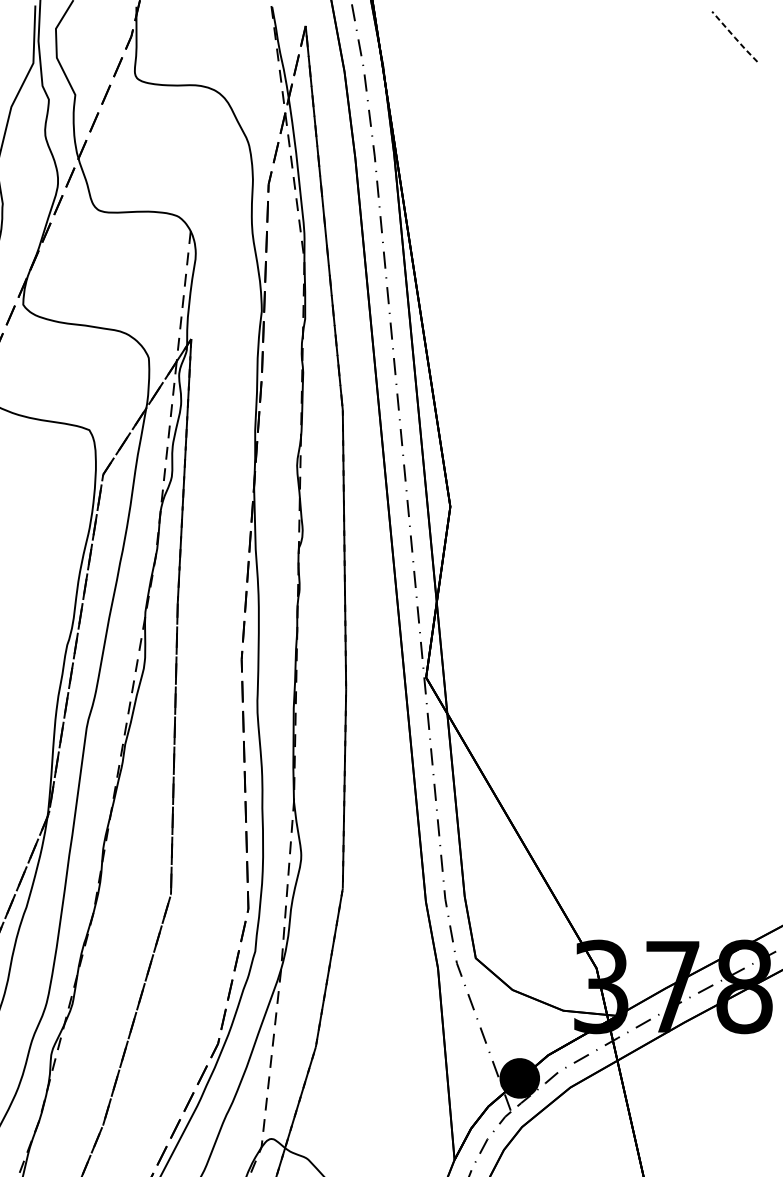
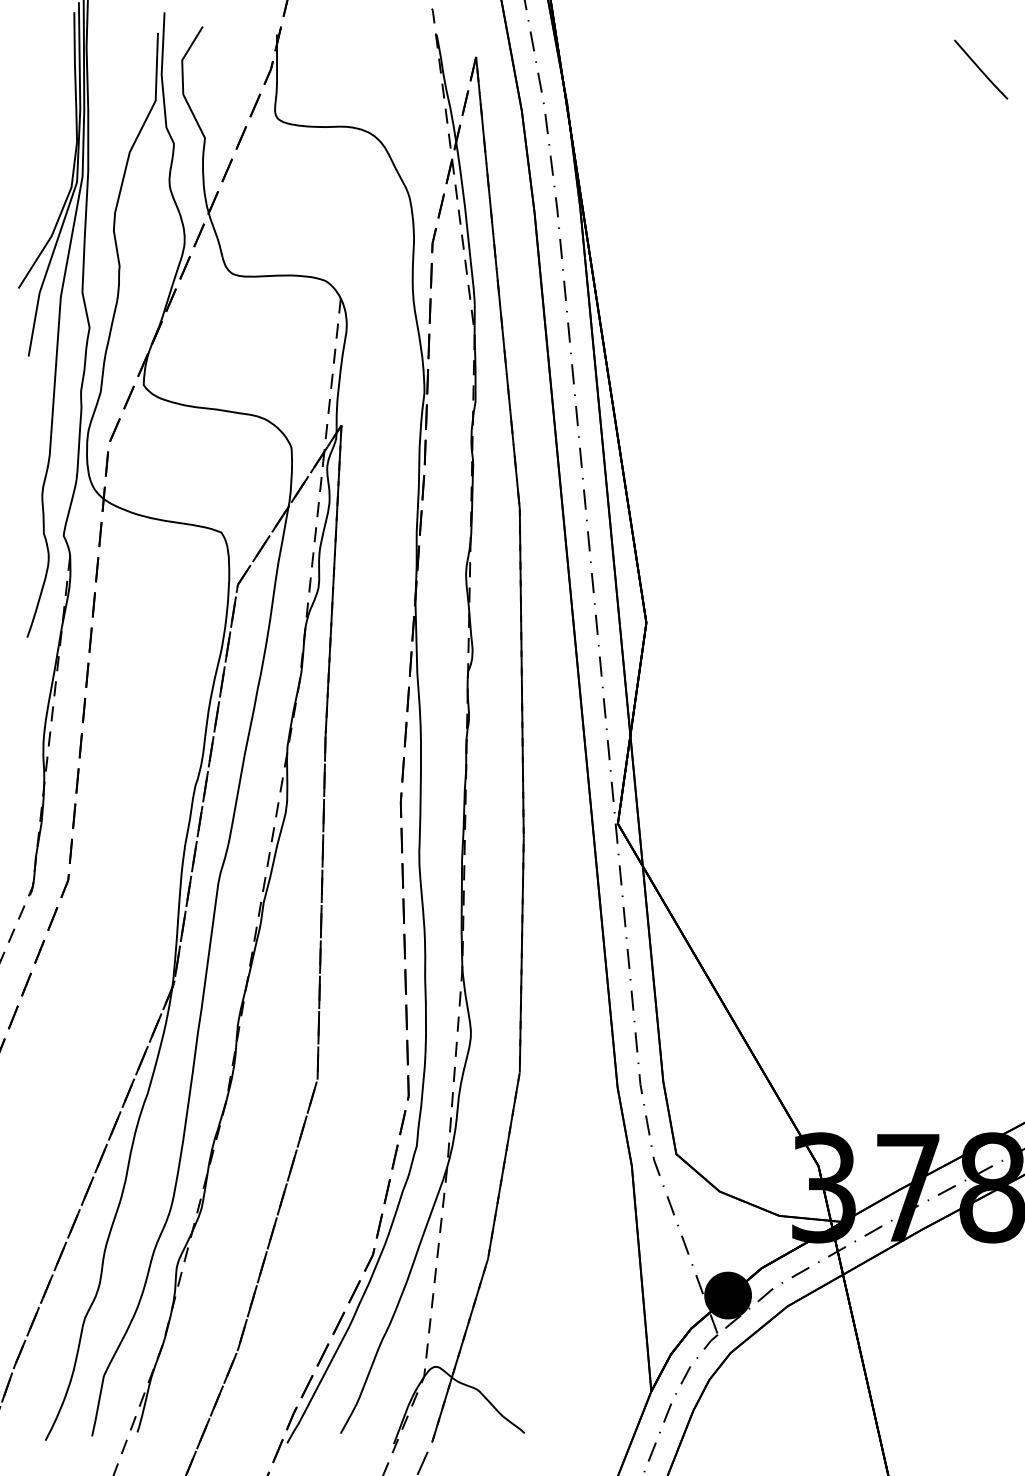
line: (735, 37) -> (981, 70), dashed -> solid

